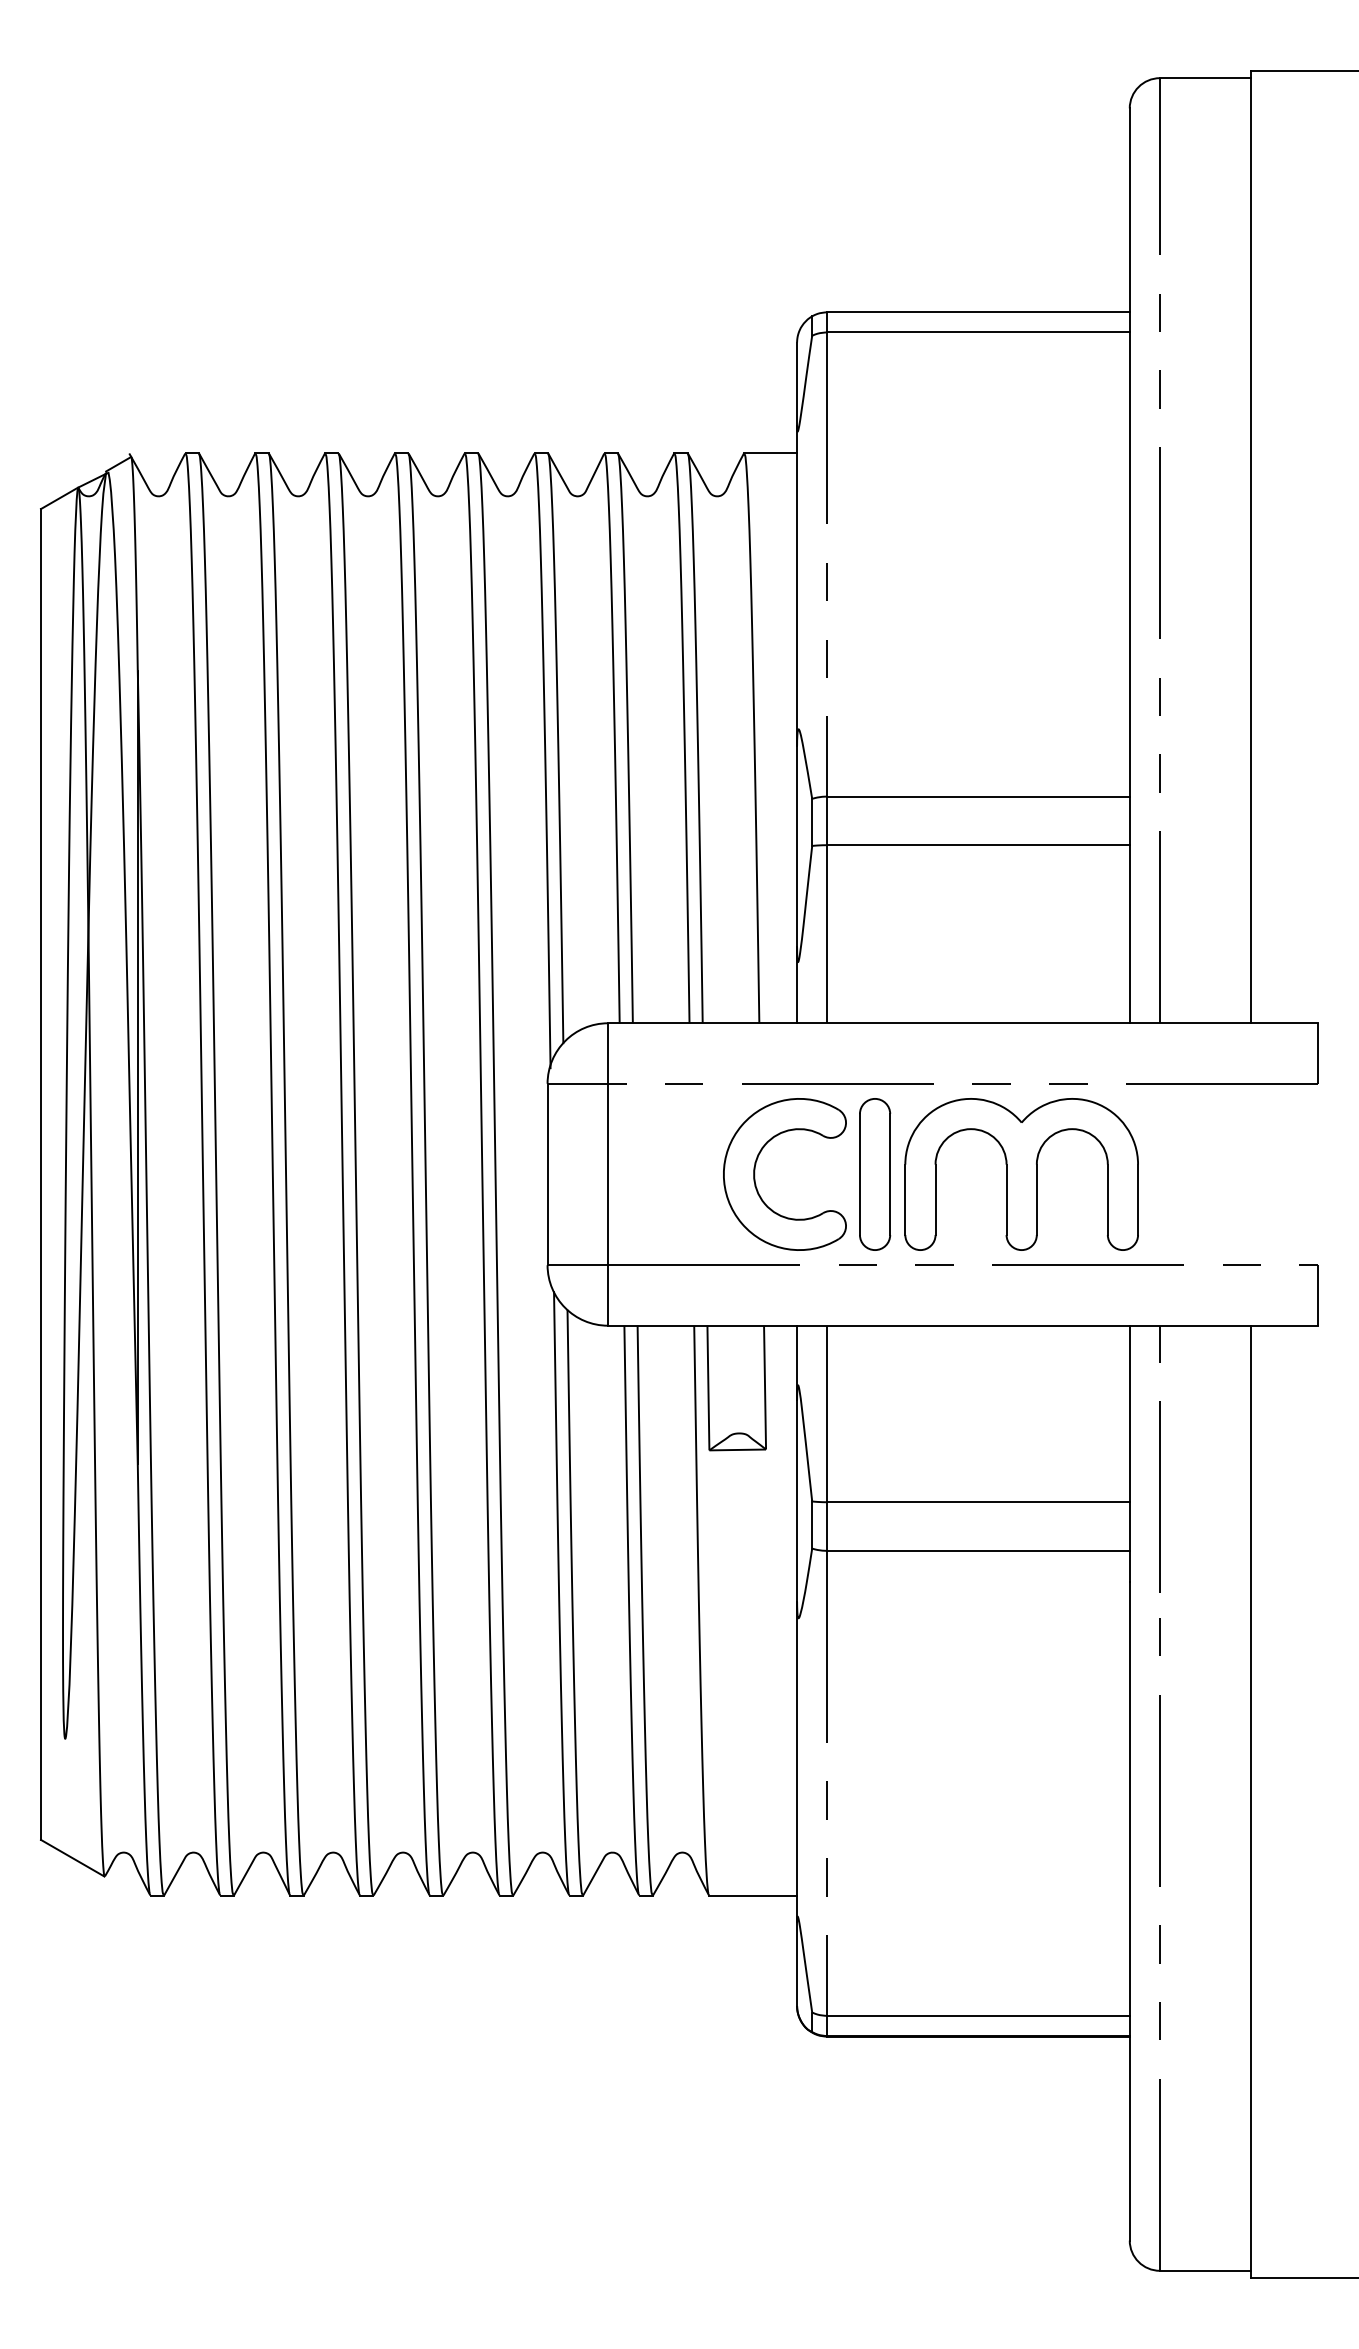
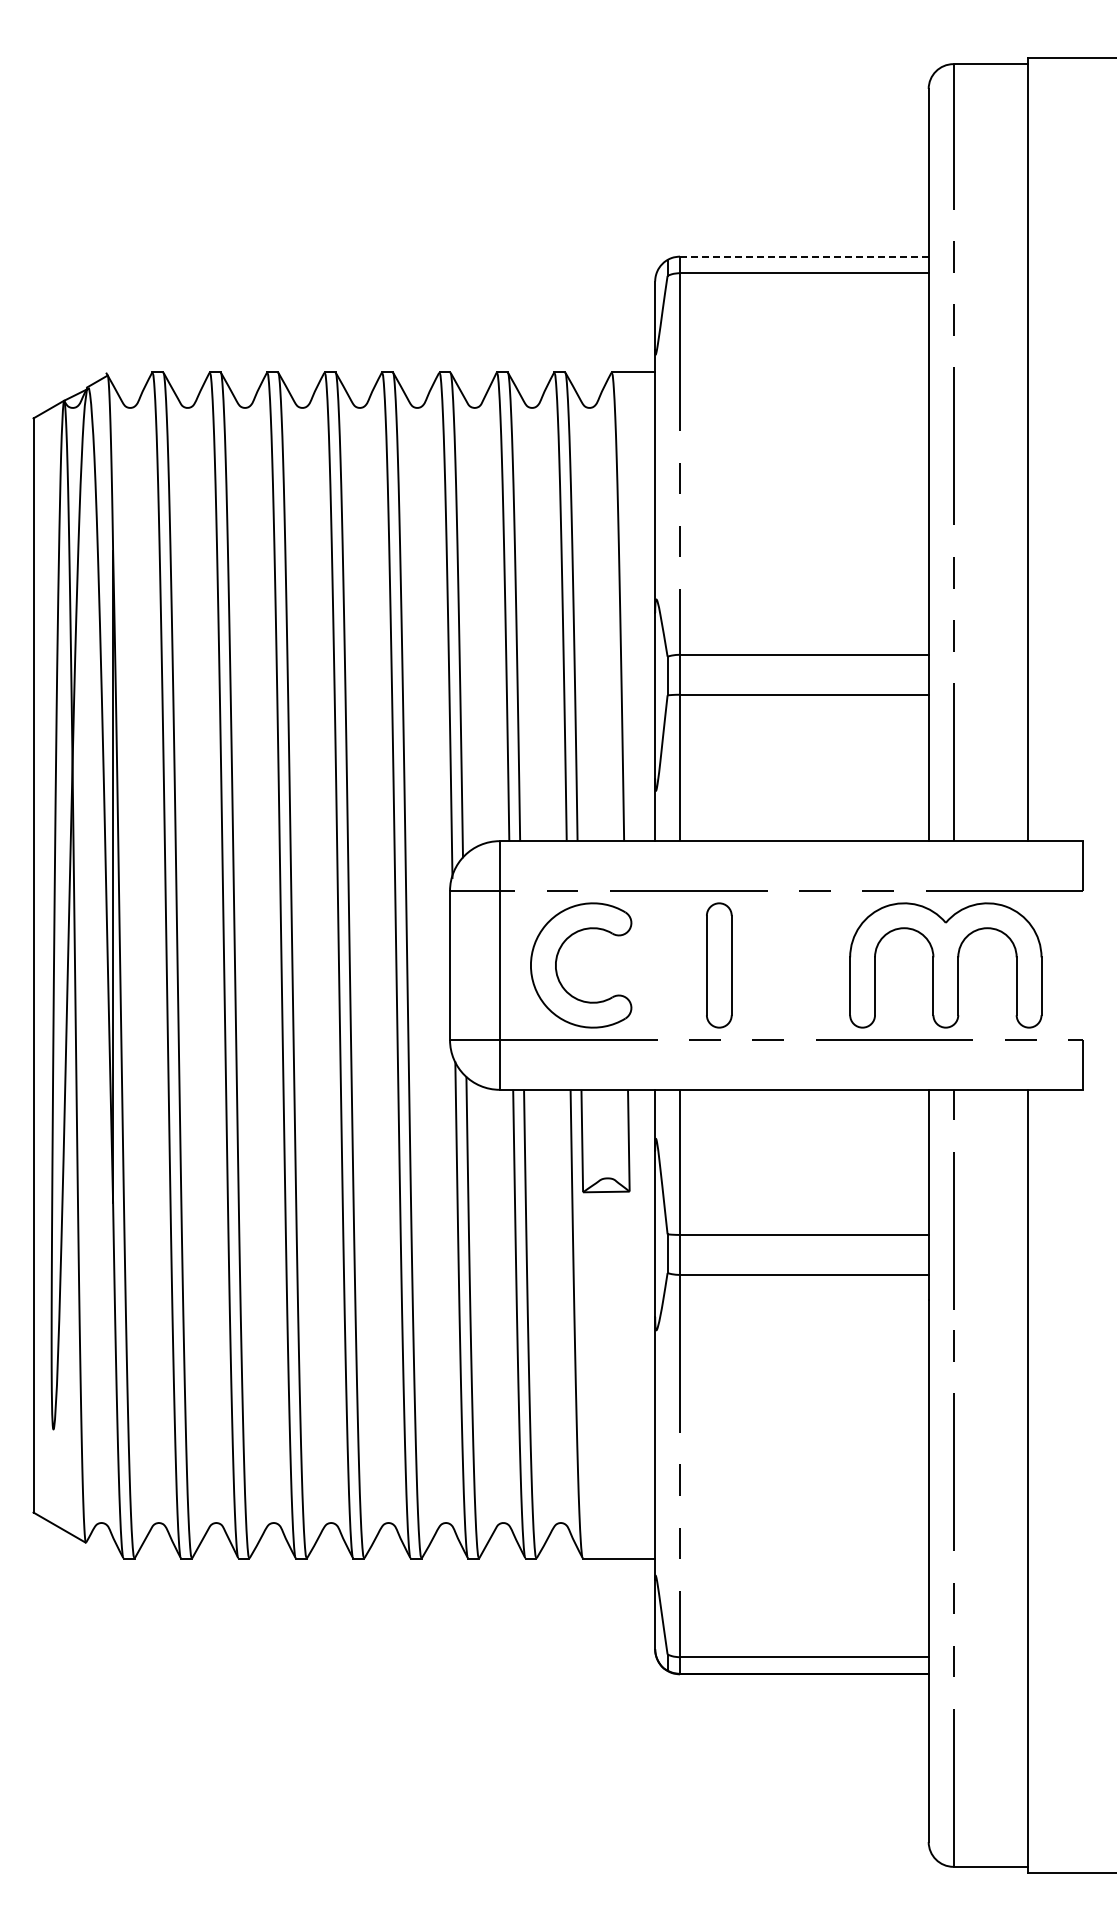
line: (978, 312) -> (804, 256), solid -> dashed
part: (756, 1168) -> (557, 960), moved
part: (1021, 1174) -> (945, 965), moved

